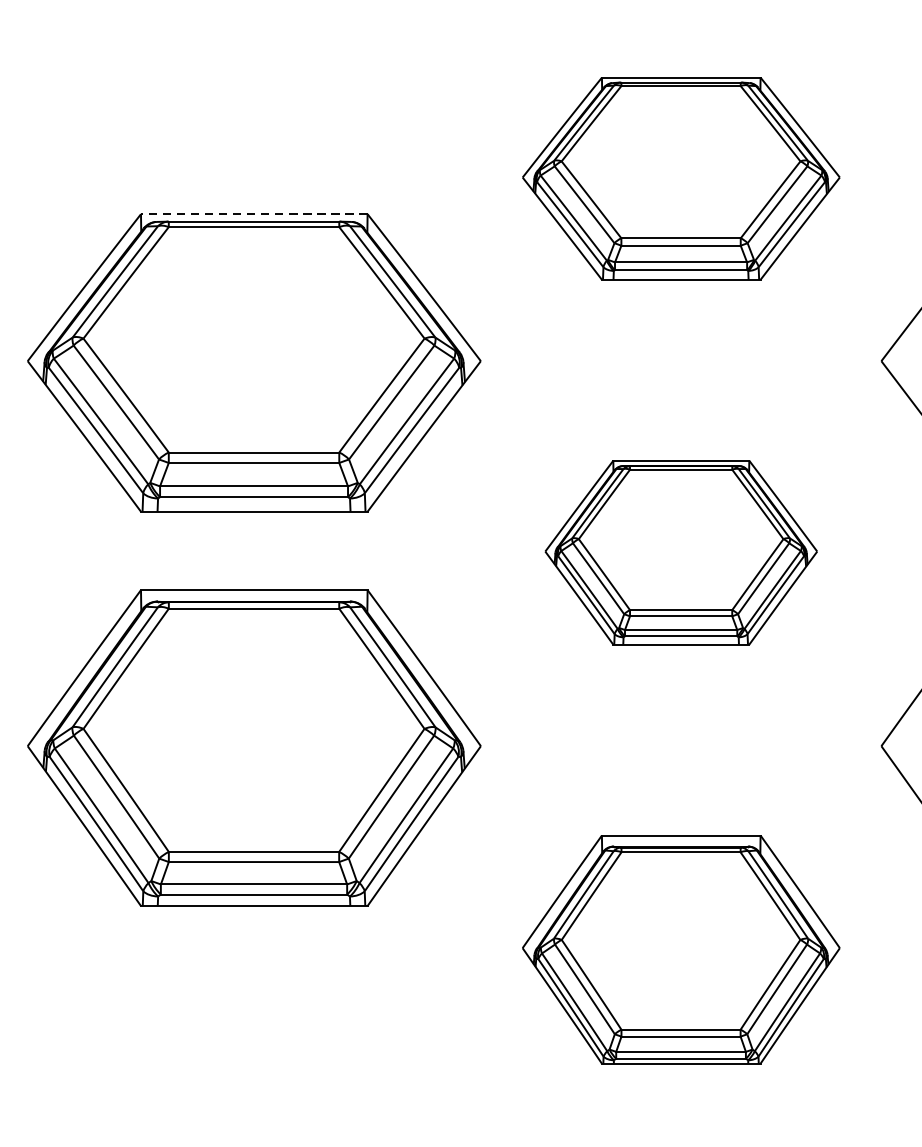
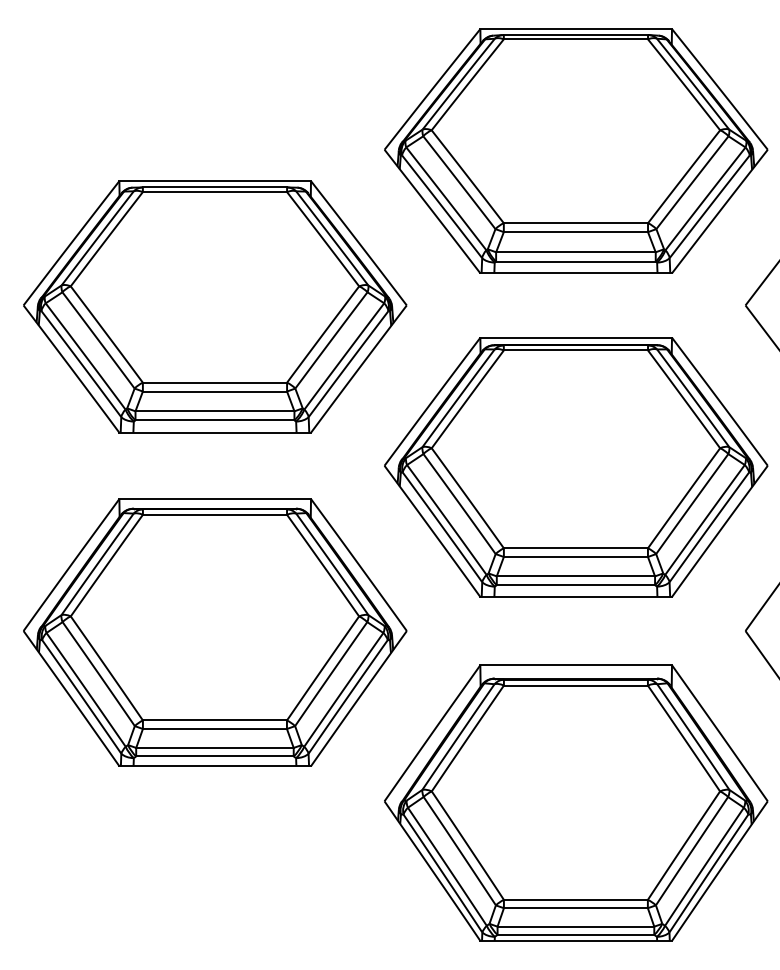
part: (681, 177) -> (576, 150), size x1.43
line: (254, 214) -> (215, 181), dashed -> solid
part: (681, 552) -> (576, 467), size x1.67
part: (681, 948) -> (576, 802), size x1.43

